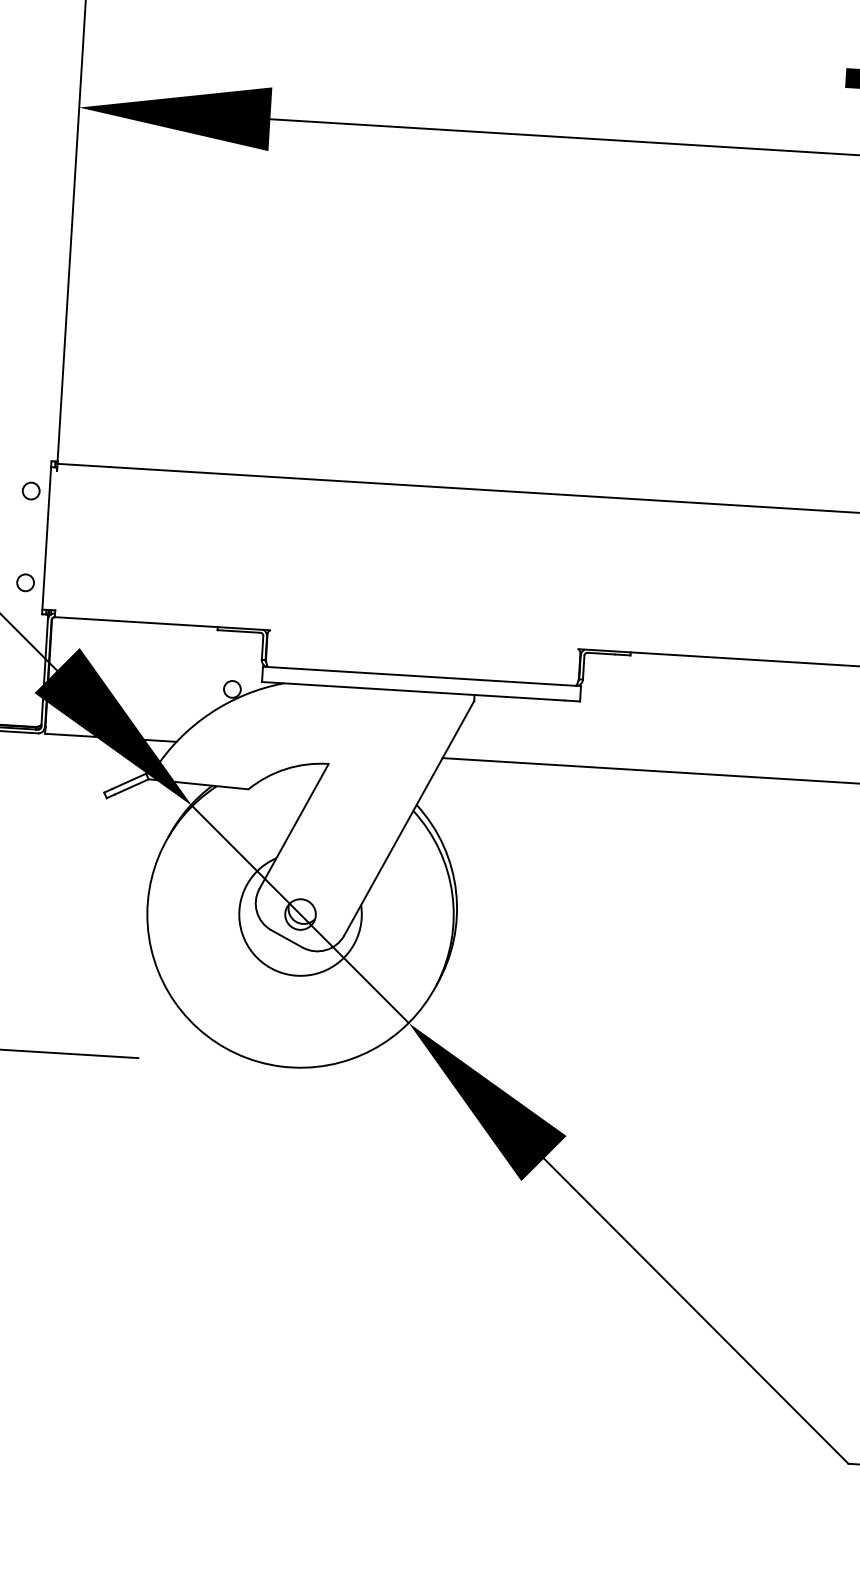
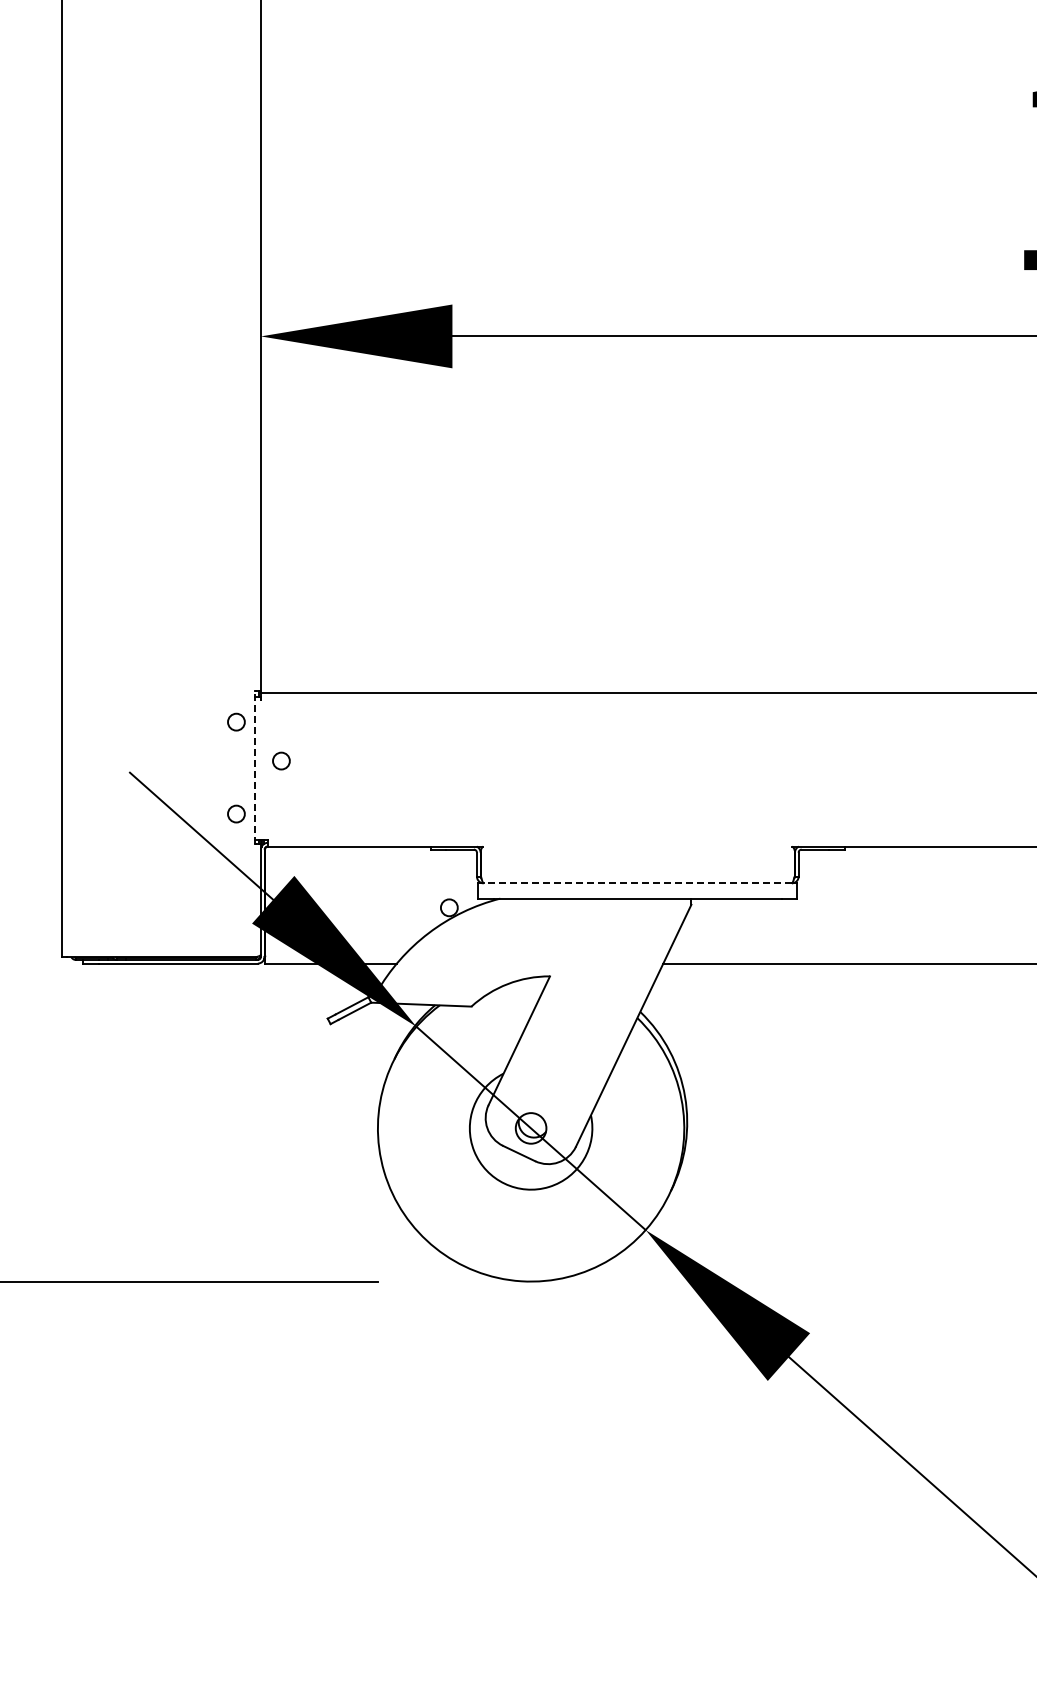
circle: (73, 532) -> (281, 760), added
line: (46, 537) -> (254, 767), solid -> dashed
line: (421, 676) -> (637, 883), solid -> dashed

